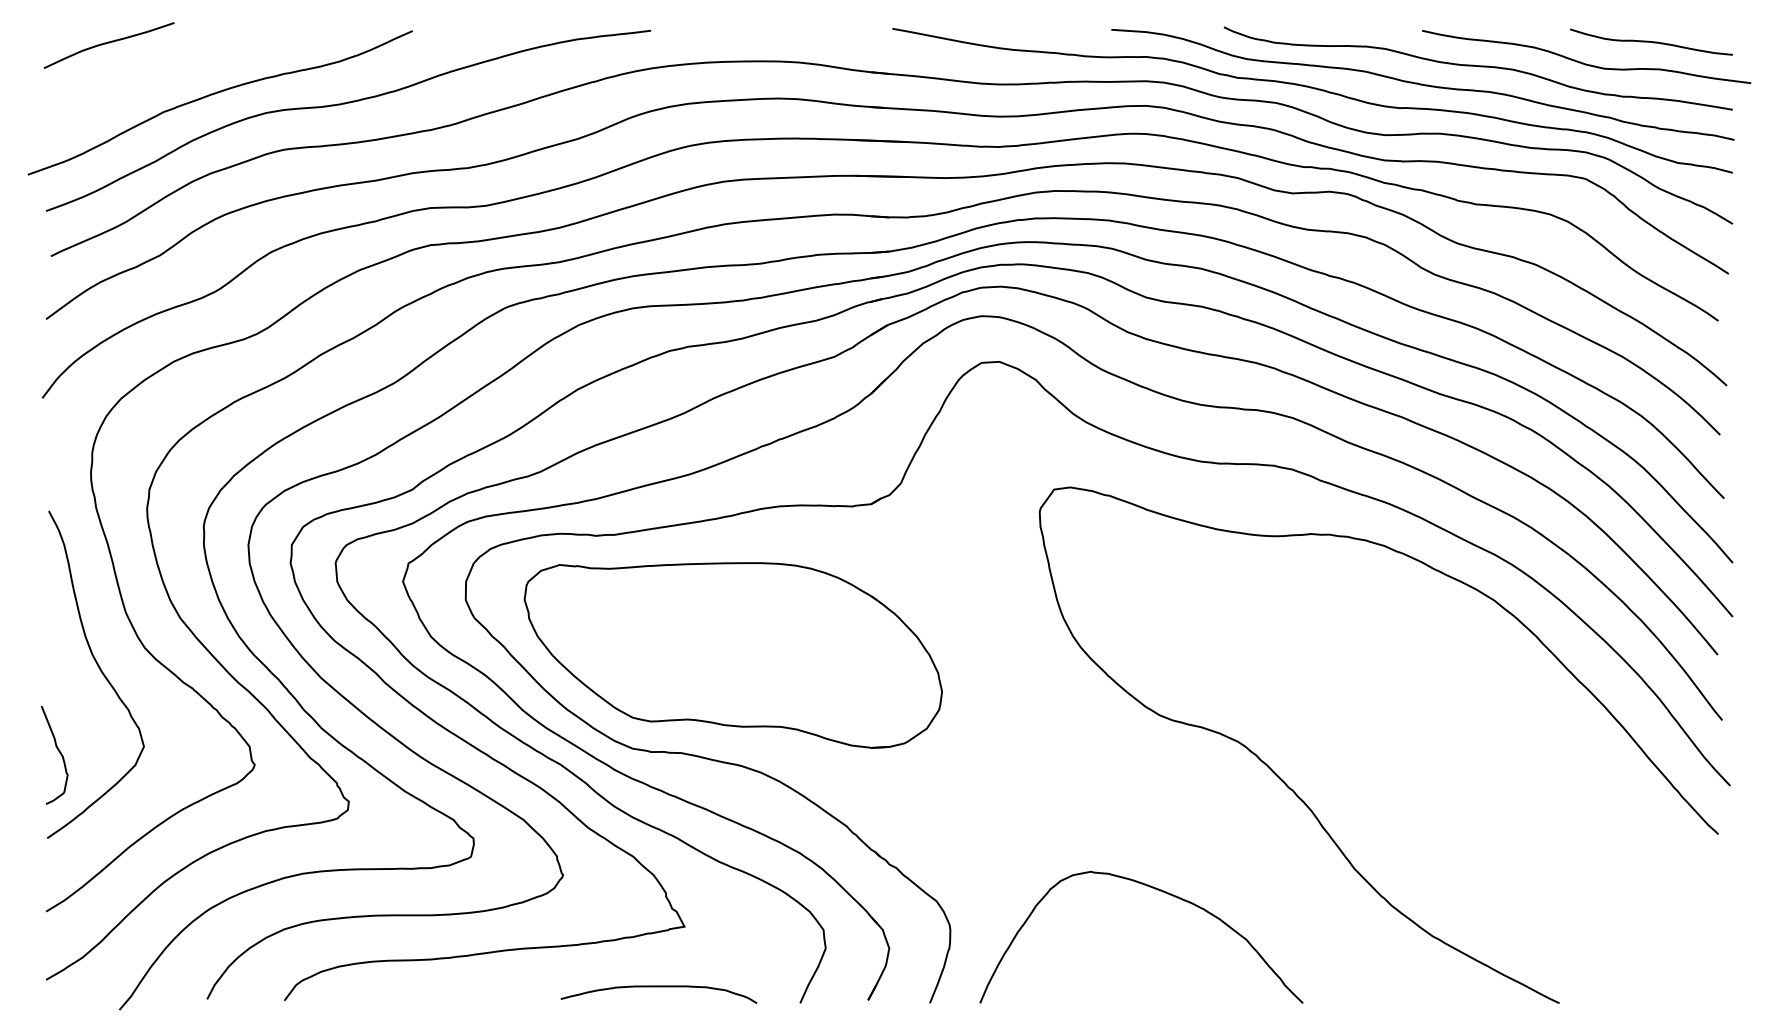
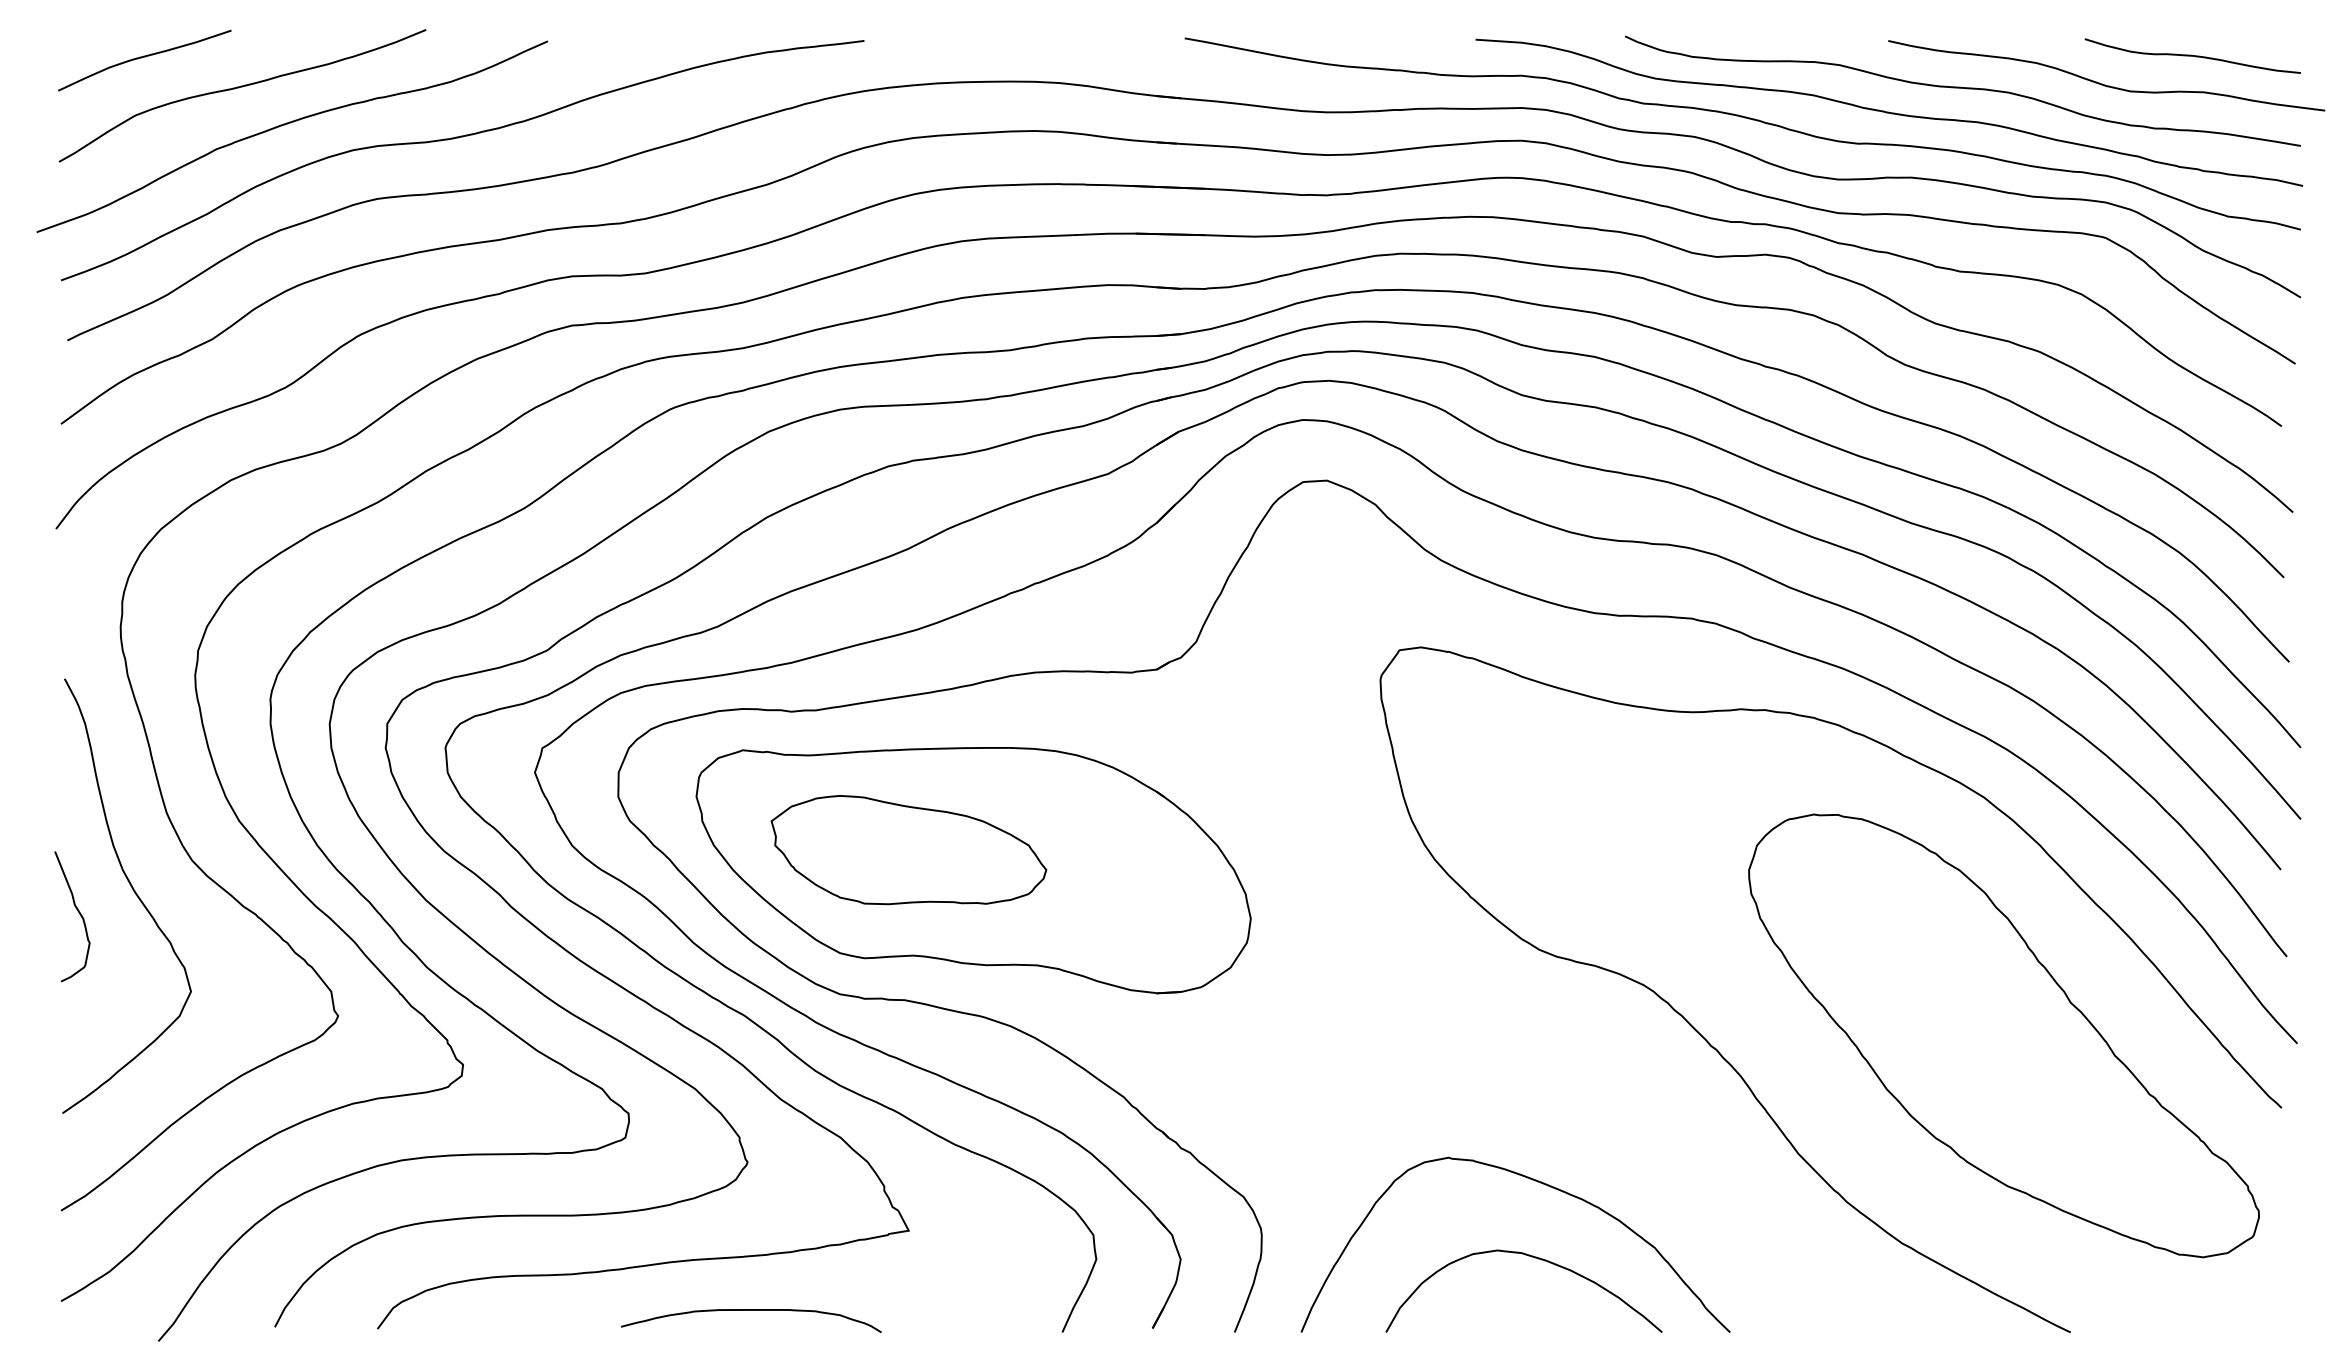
curve: (181, 66) -> (240, 88), added
part: (684, 639) -> (908, 849), added
curve: (59, 753) -> (78, 914), moved
part: (1509, 779) -> (2004, 1035), added
curve: (1154, 947) -> (1532, 1258), added
curve: (658, 987) -> (750, 1311), moved

